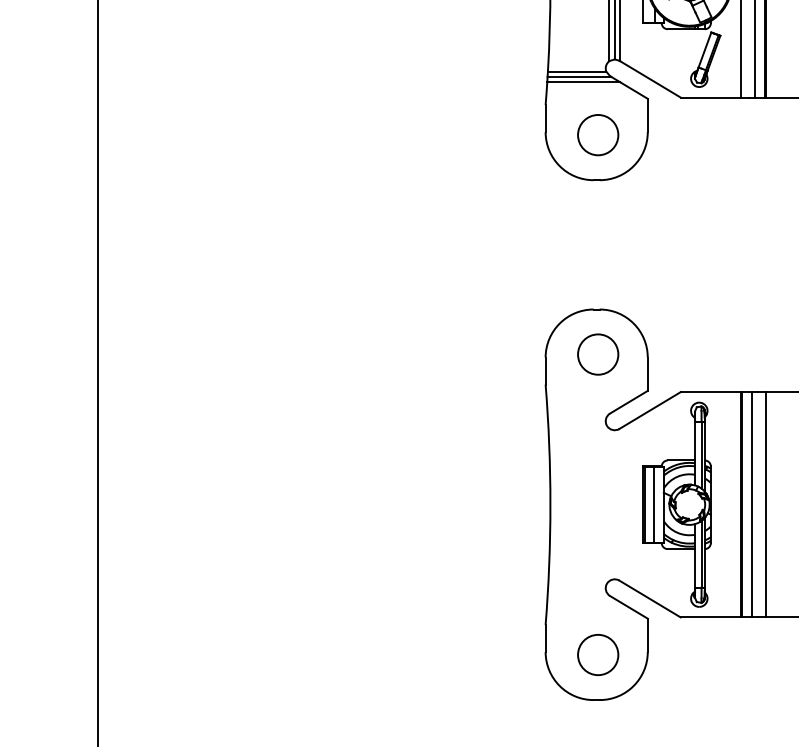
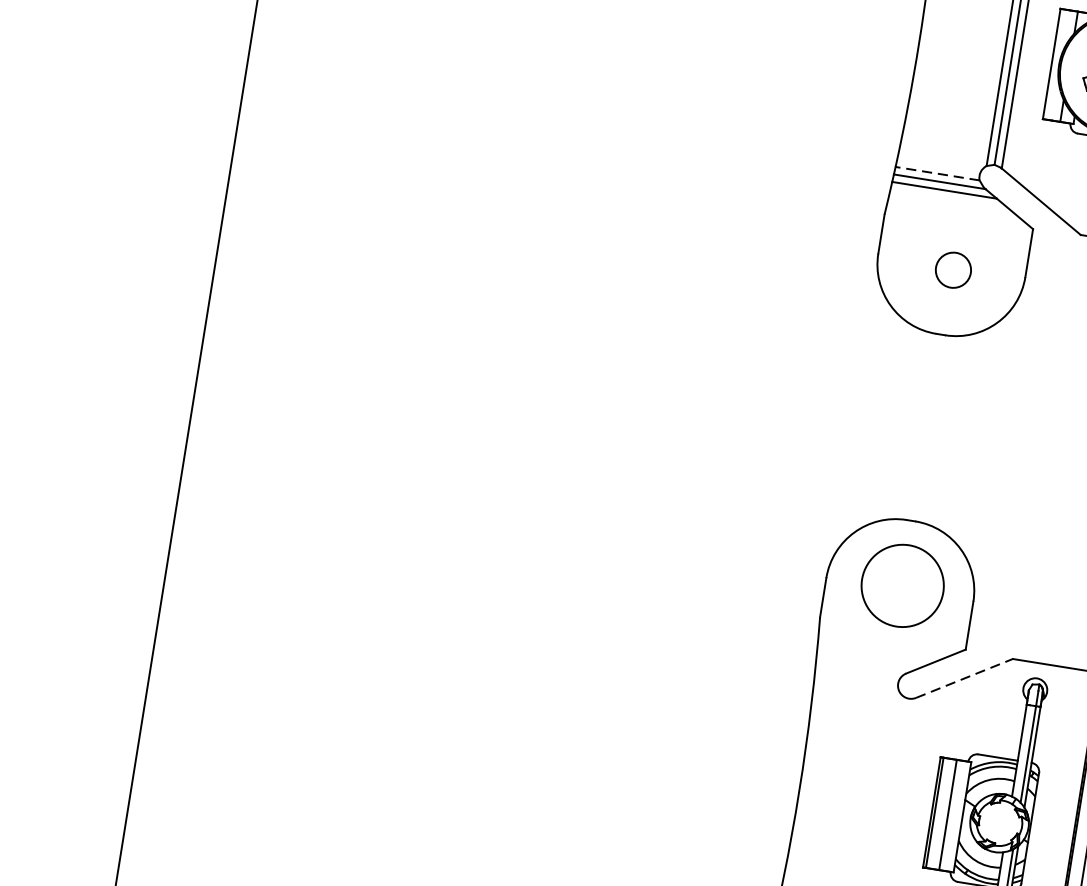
line: (576, 71) -> (936, 173), solid -> dashed
circle: (598, 135) -> (953, 270), size x0.6
circle: (598, 354) -> (903, 585), size x1.4
line: (650, 410) -> (965, 678), solid -> dashed

